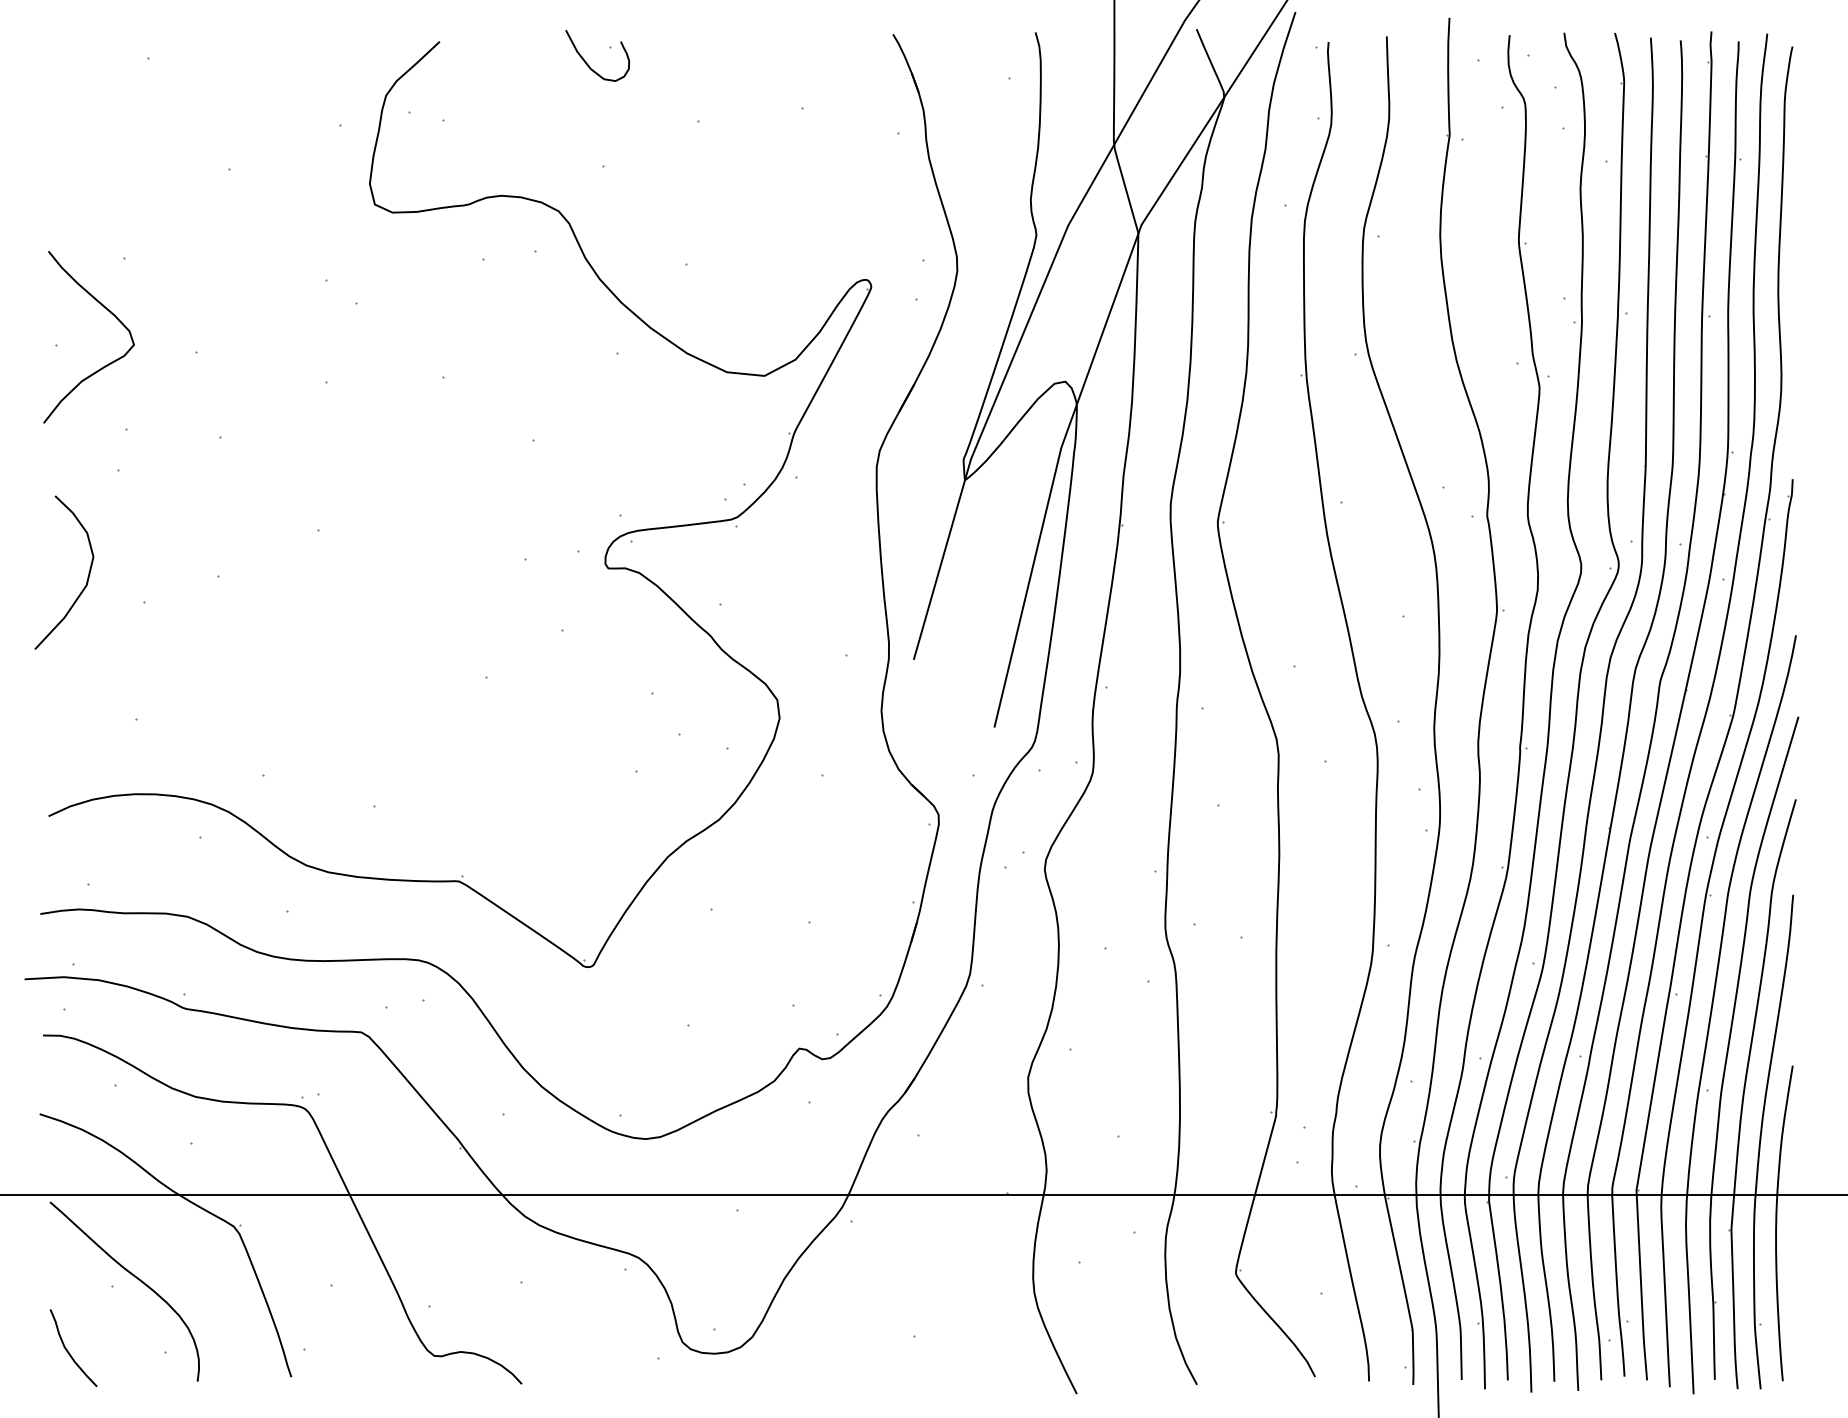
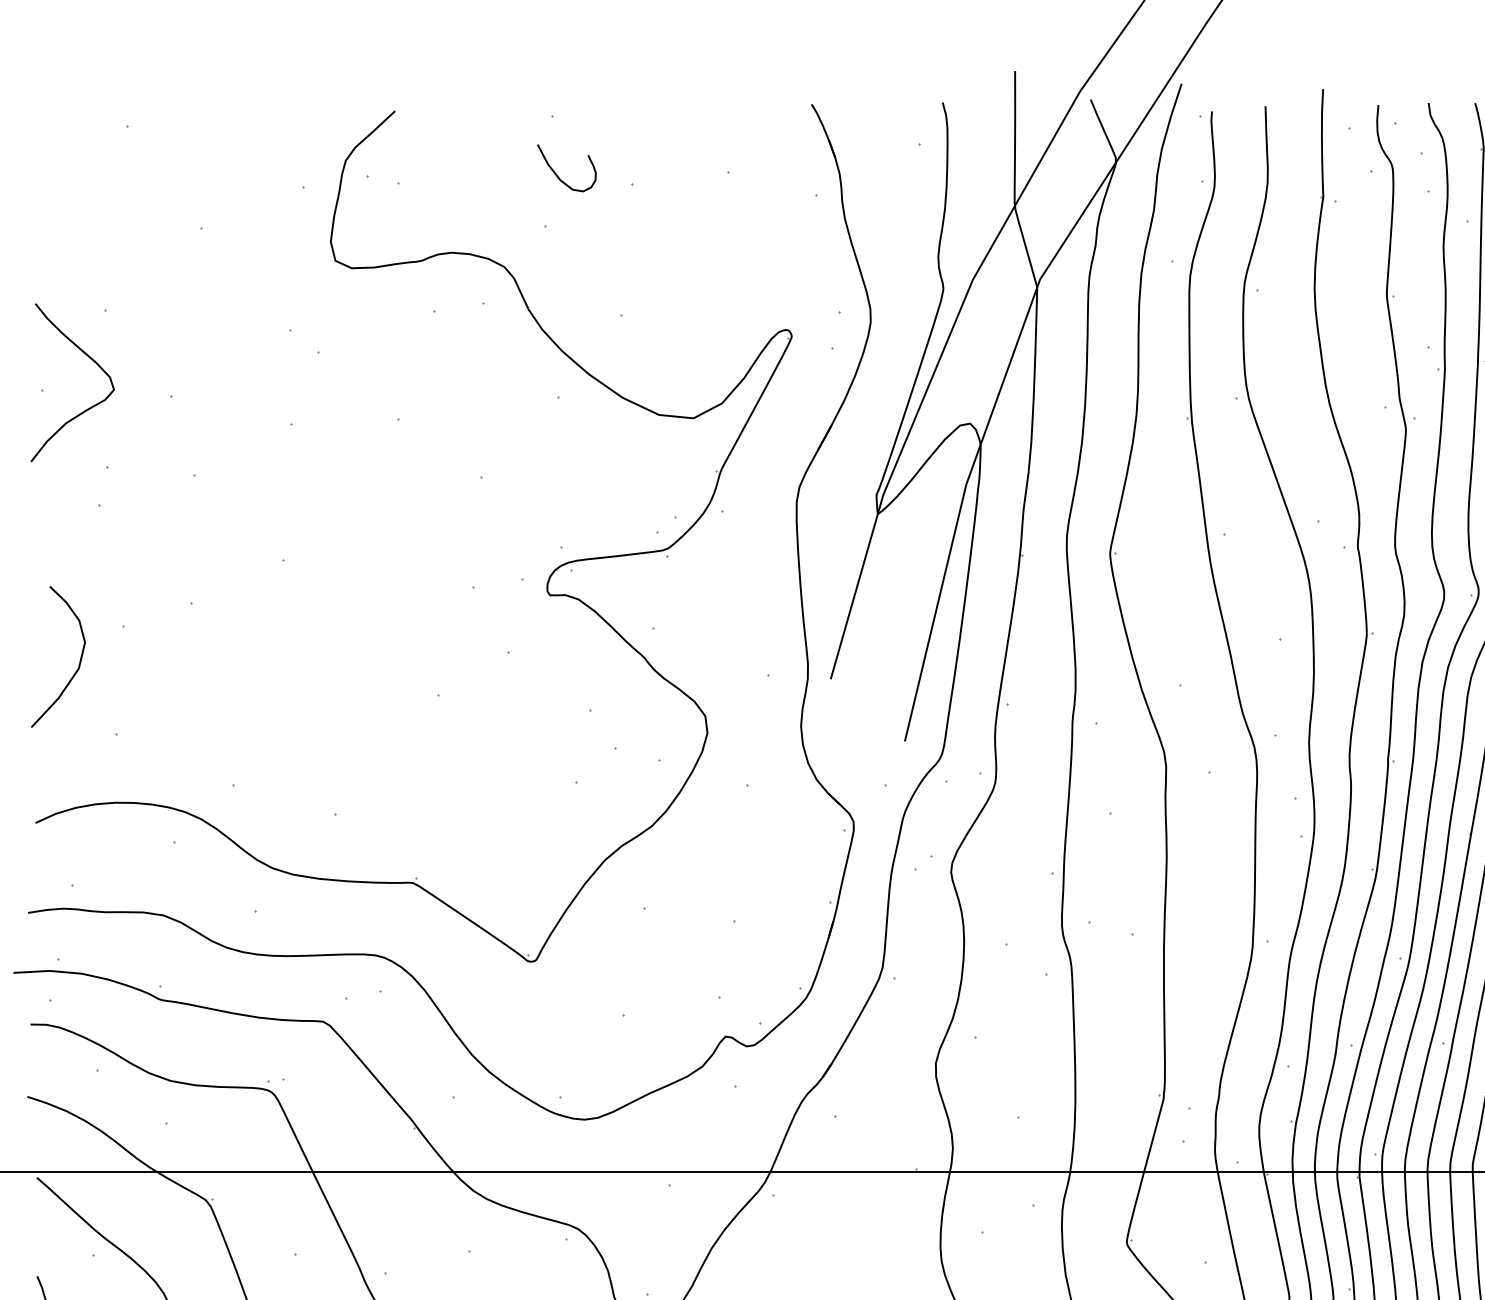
curve: (586, 61) -> (556, 173), moved
curve: (87, 576) -> (79, 660), moved

